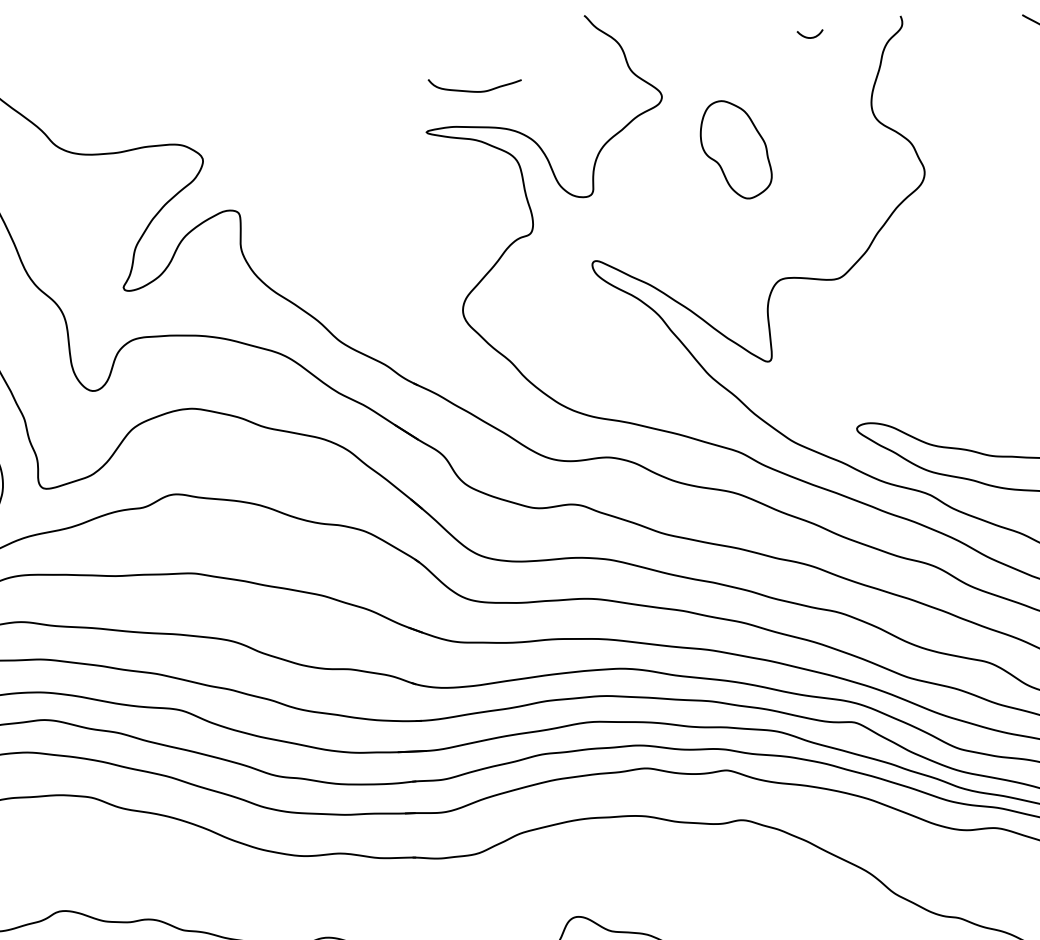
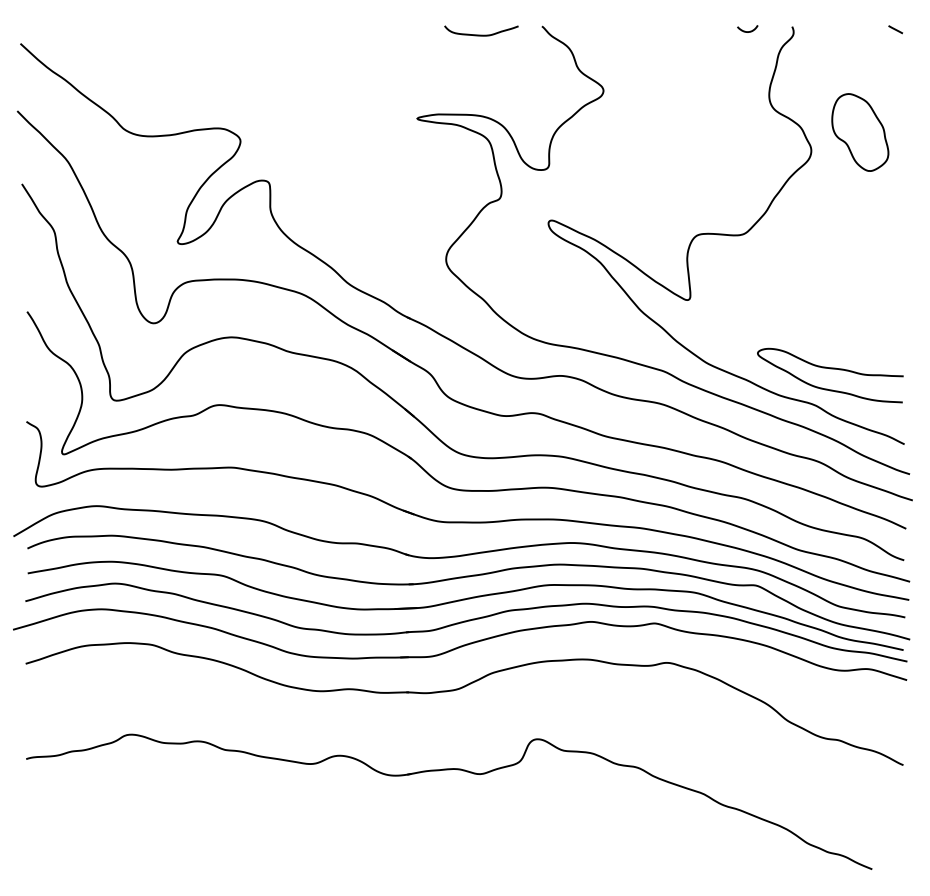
curve: (809, 37) -> (747, 31), moved
curve: (474, 90) -> (481, 34), moved
part: (736, 149) -> (860, 132), moved

